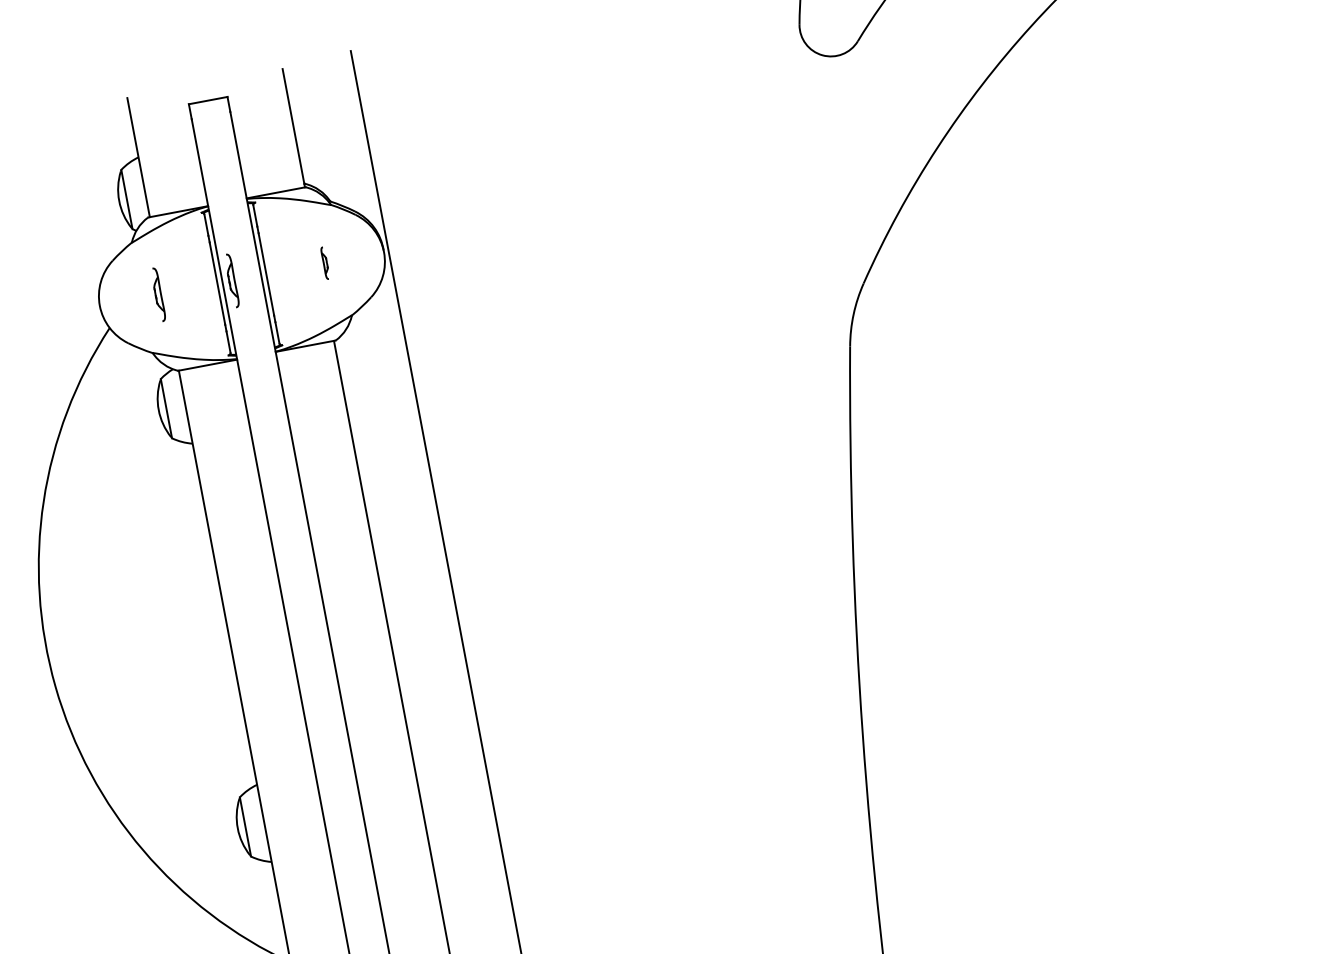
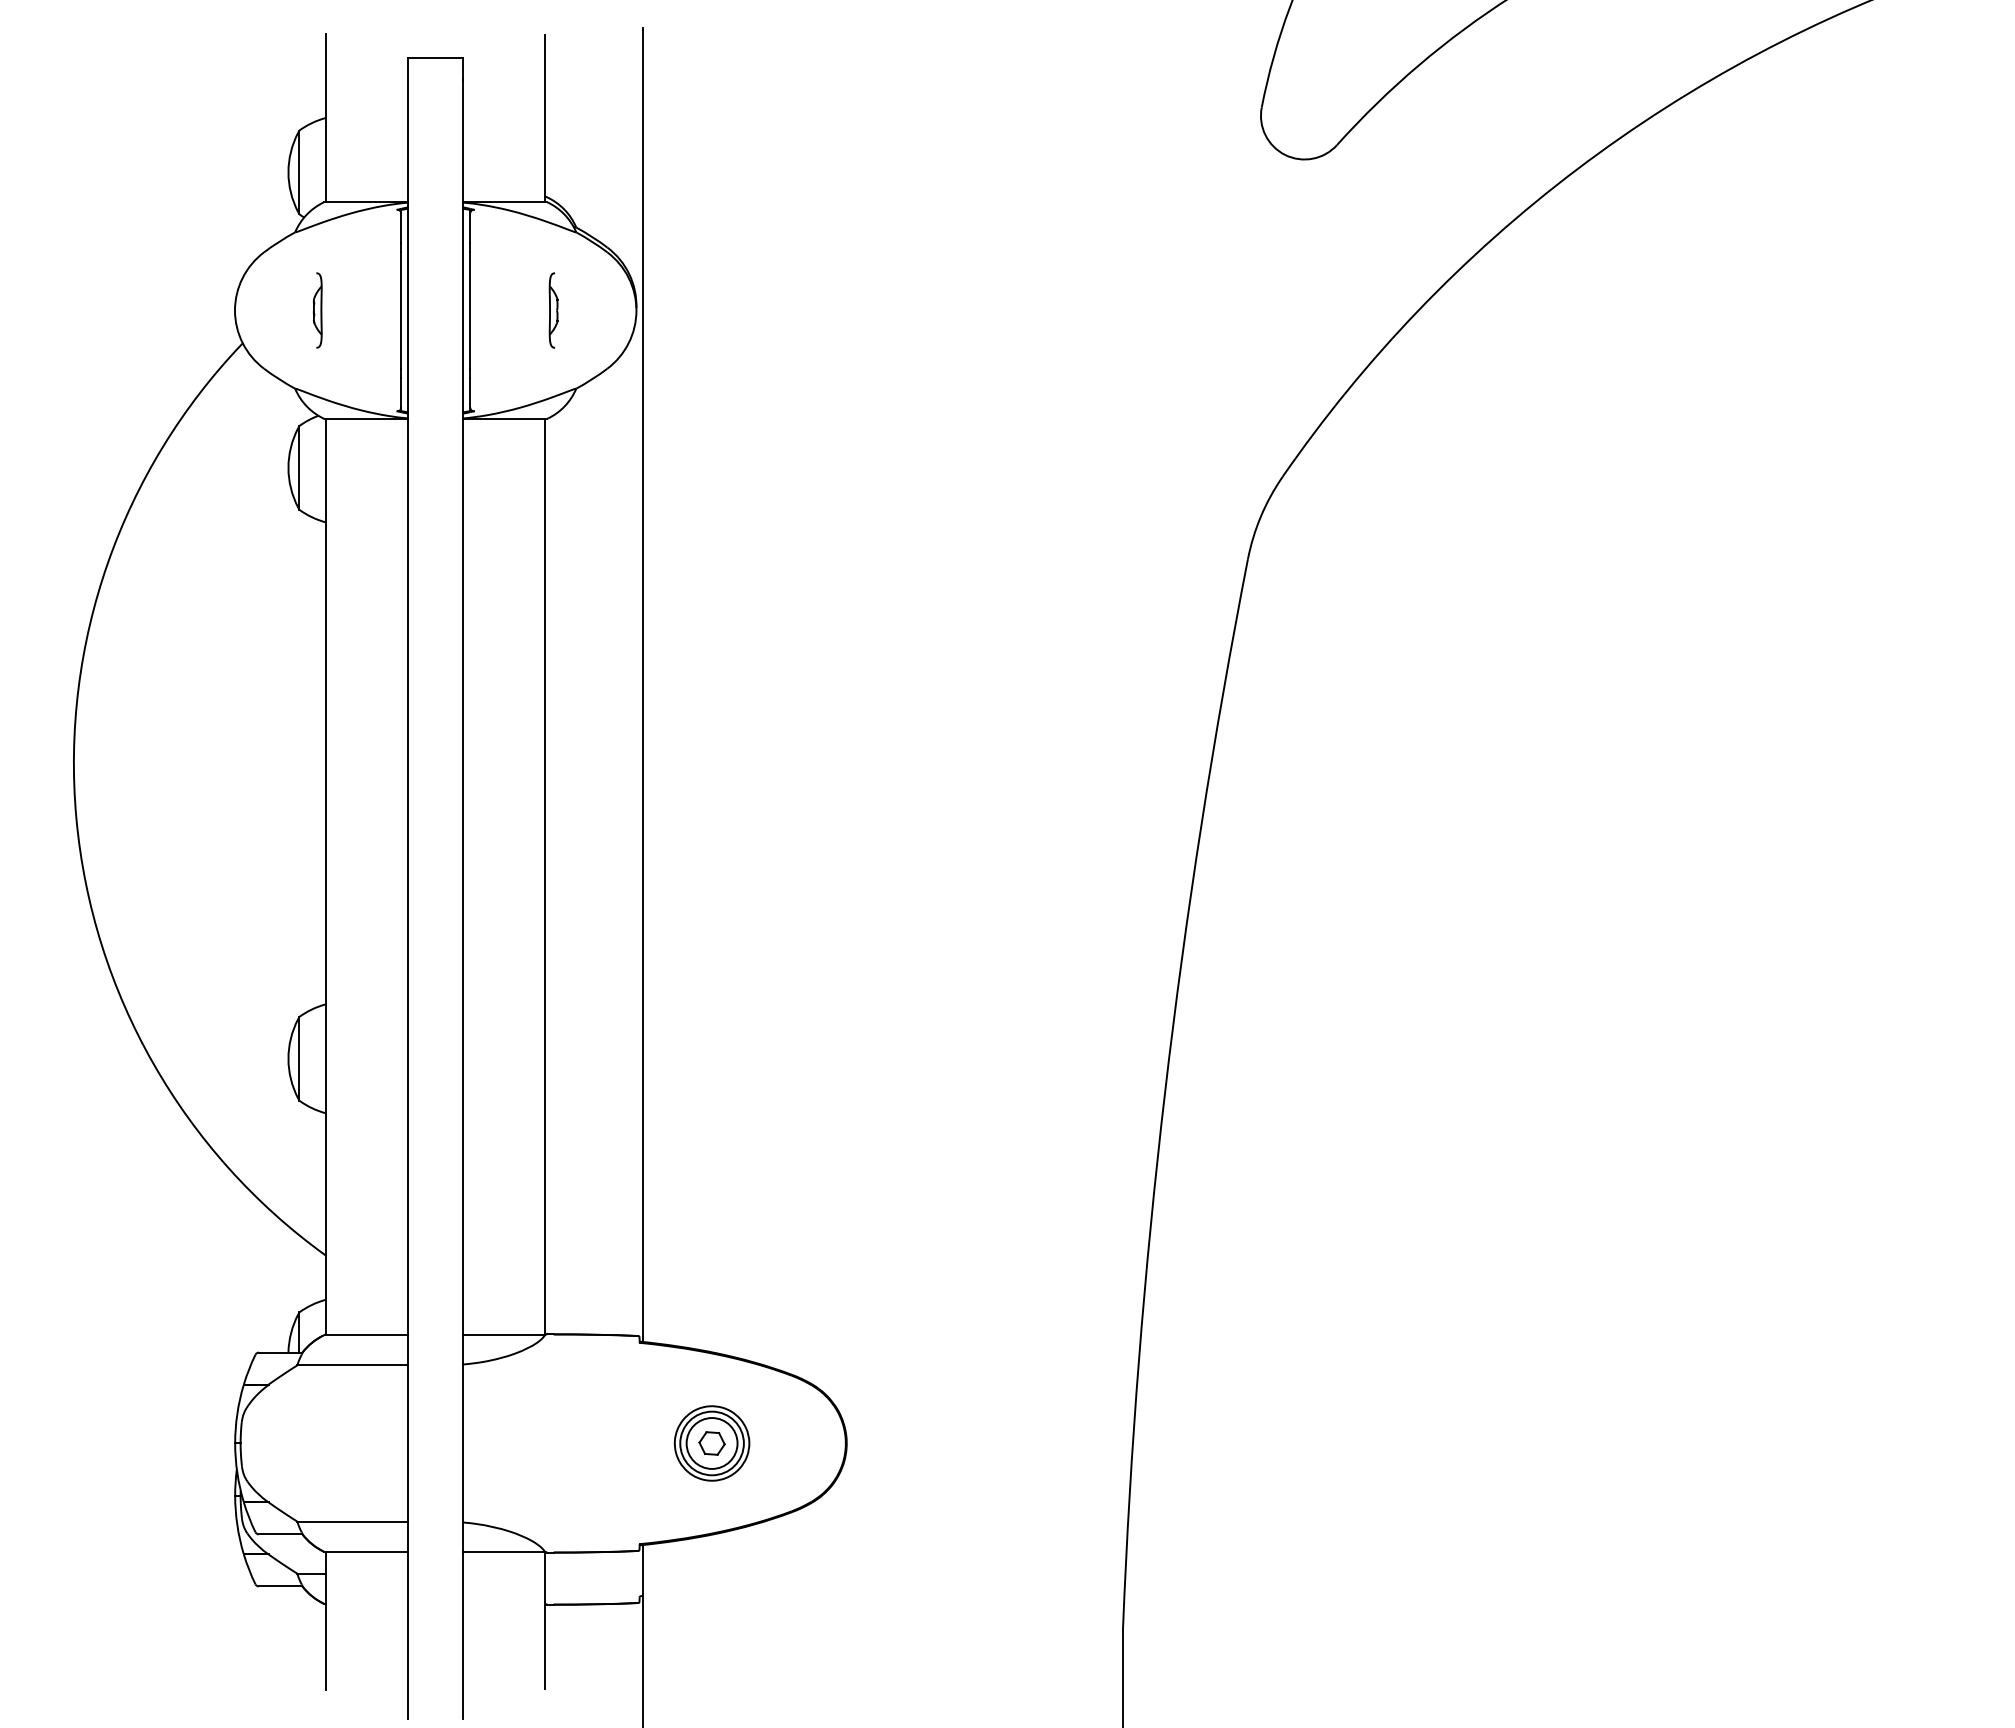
part: (325, 263) -> (553, 310), size x1.67
part: (231, 280) -> (421, 310), removed

